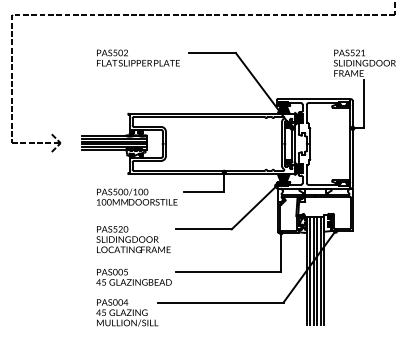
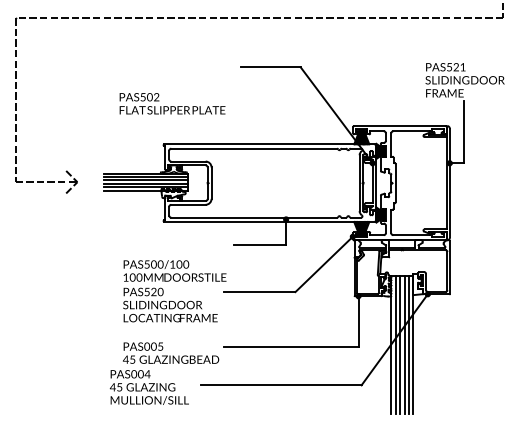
text: (138, 57) -> (172, 103), moved
text: (136, 196) -> (174, 270), moved
text: (126, 312) -> (148, 387), moved

